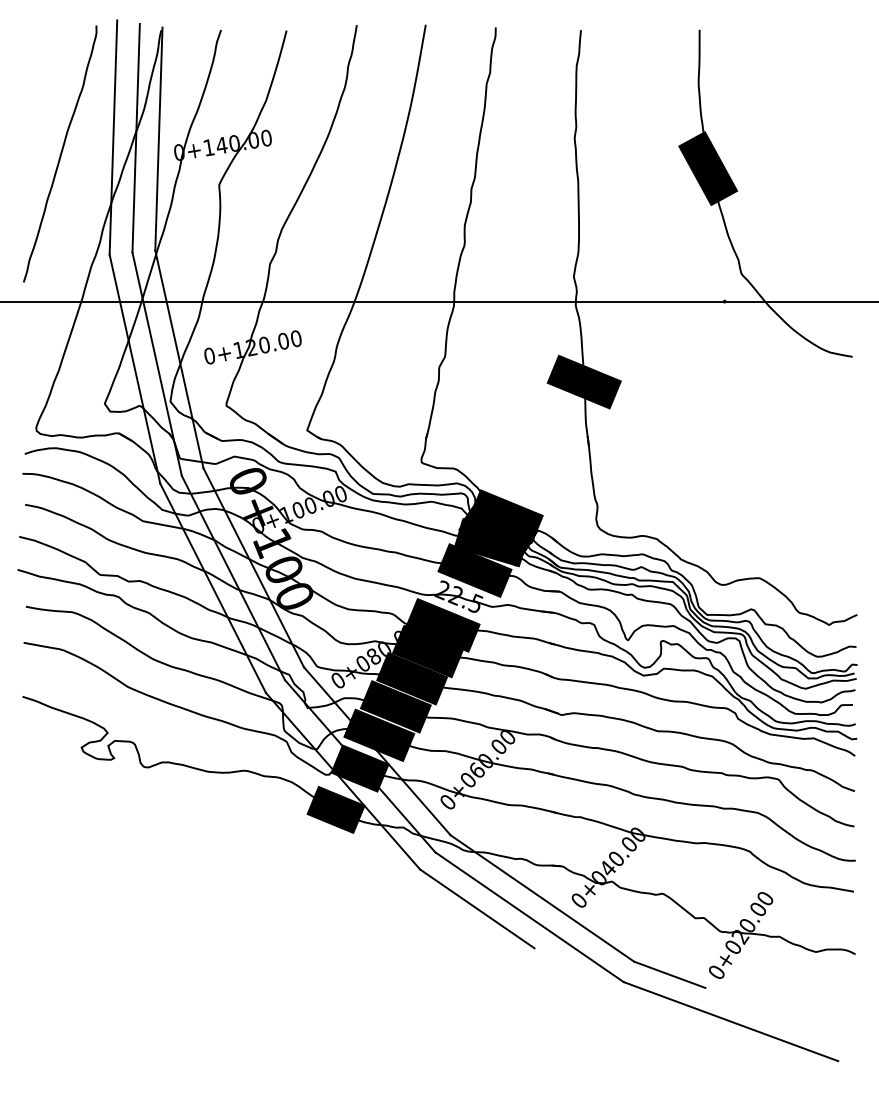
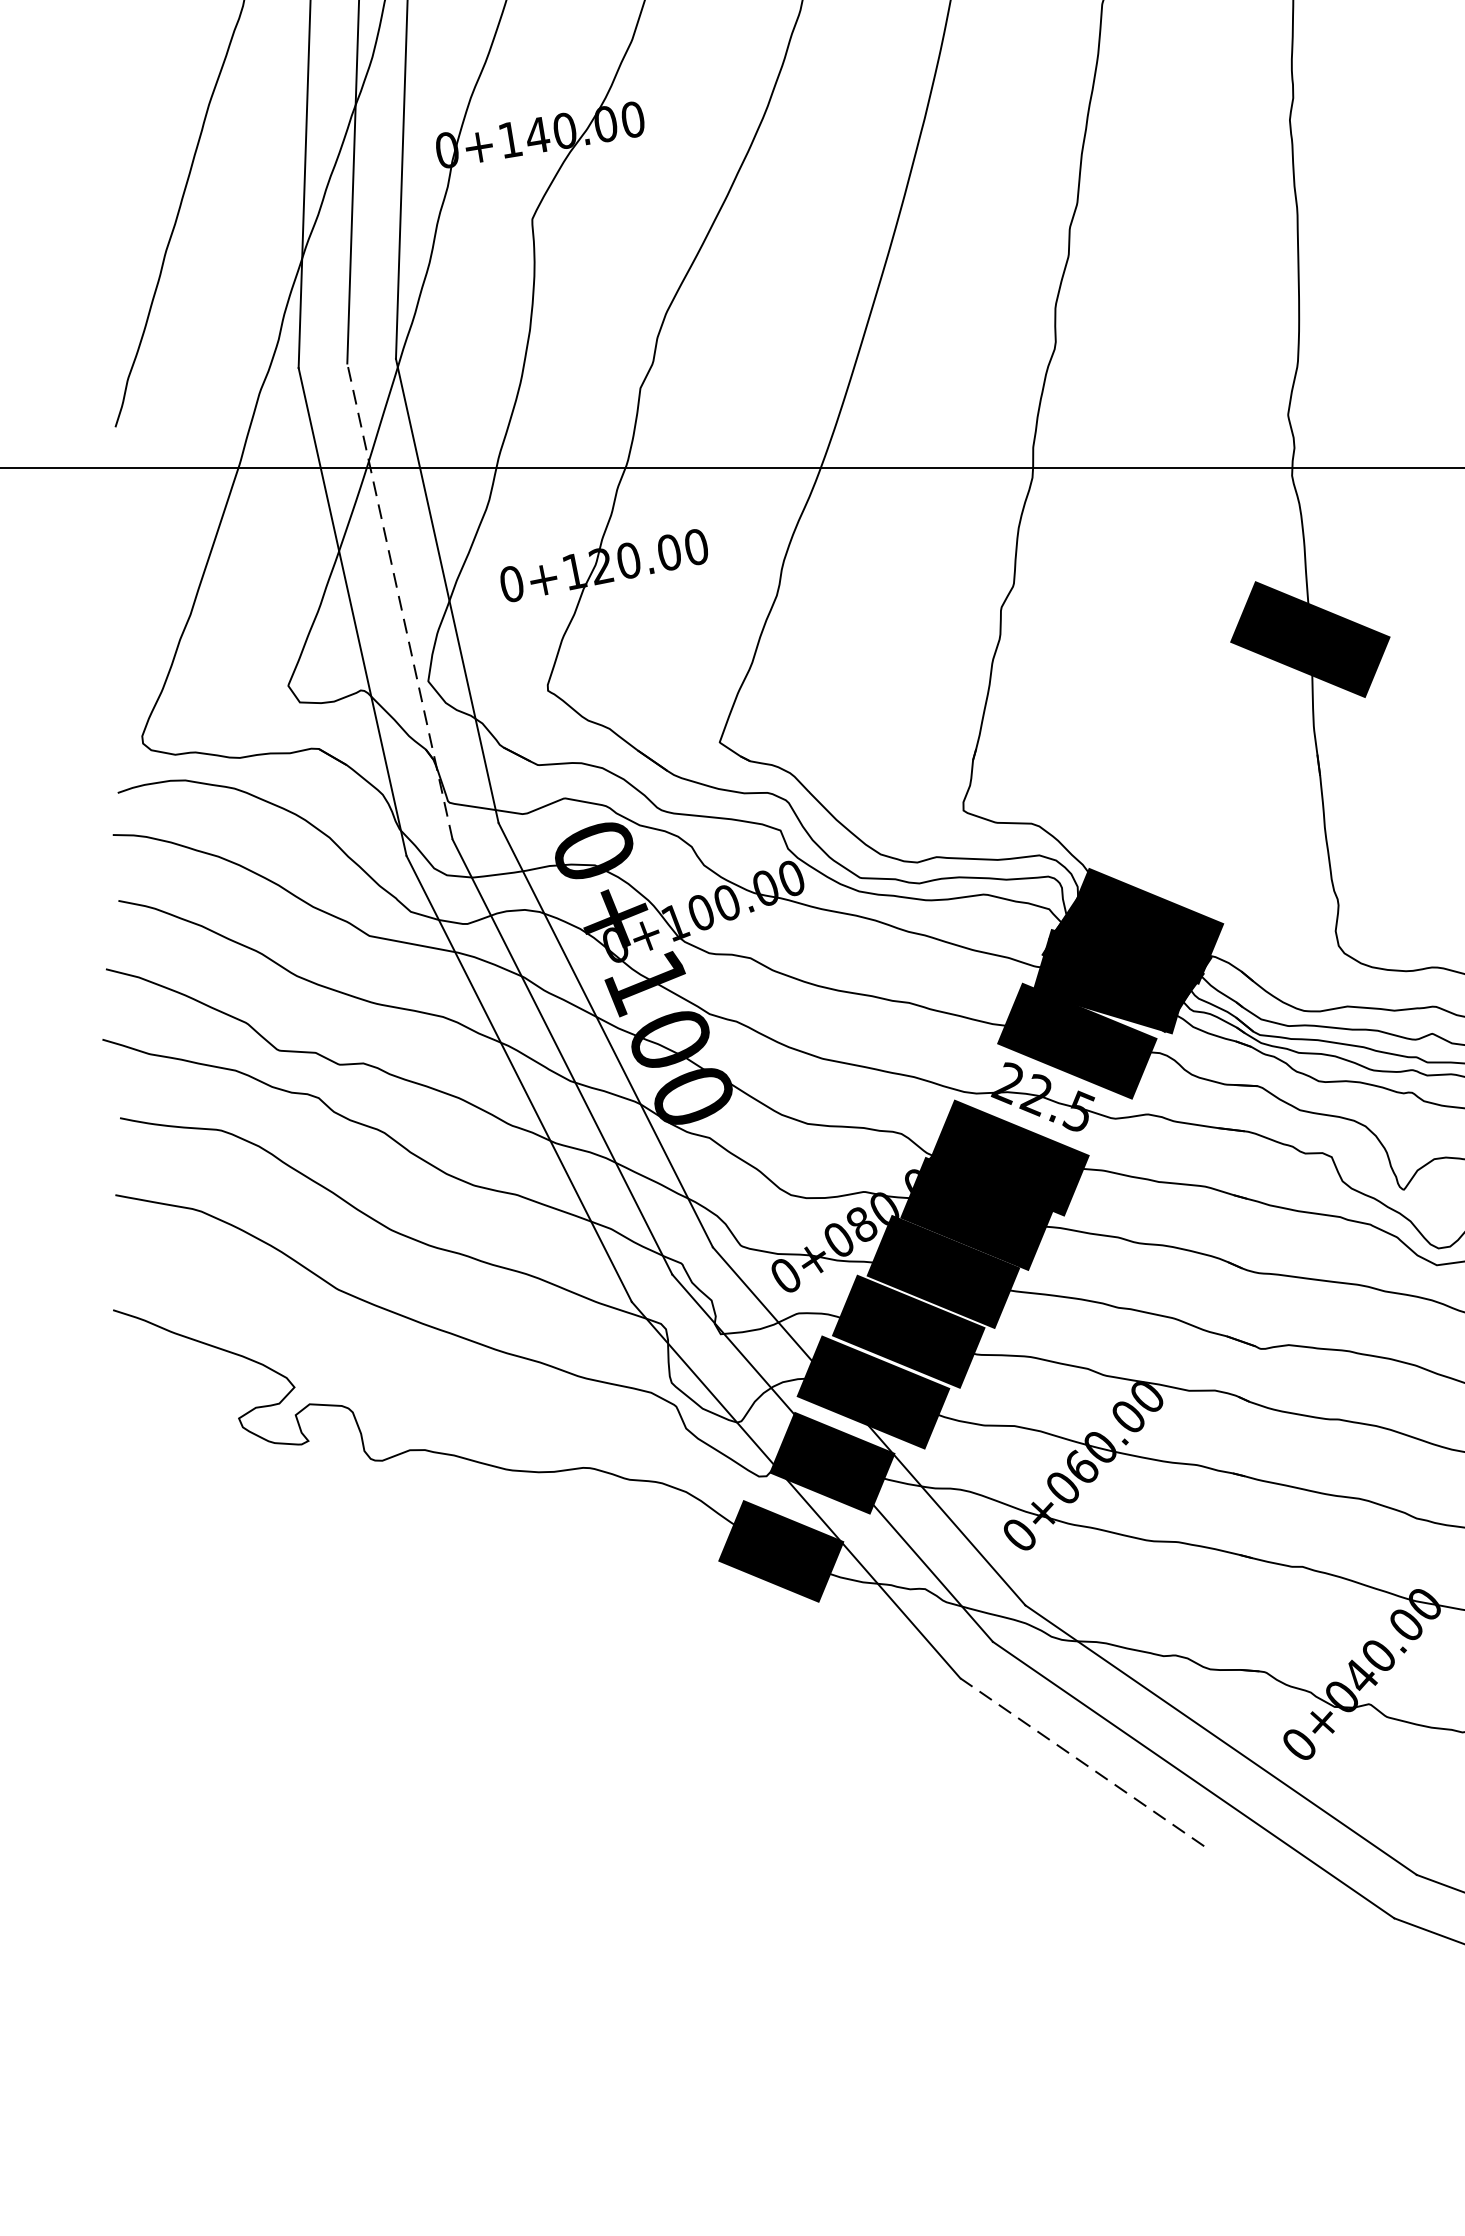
line: (157, 363) -> (400, 599), solid -> dashed
line: (476, 908) -> (1080, 1761), solid -> dashed

